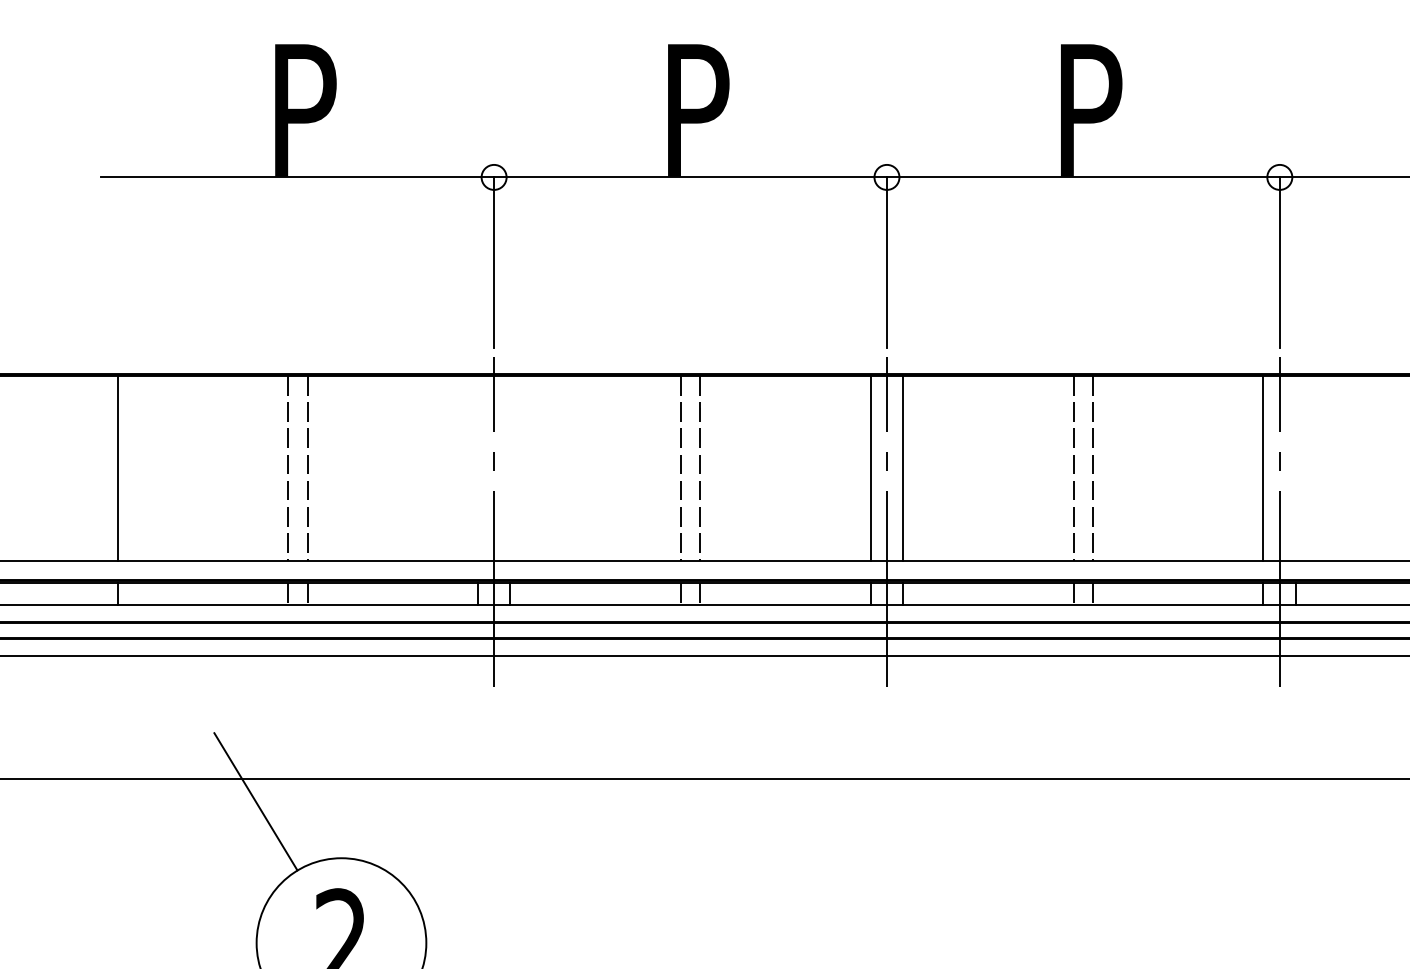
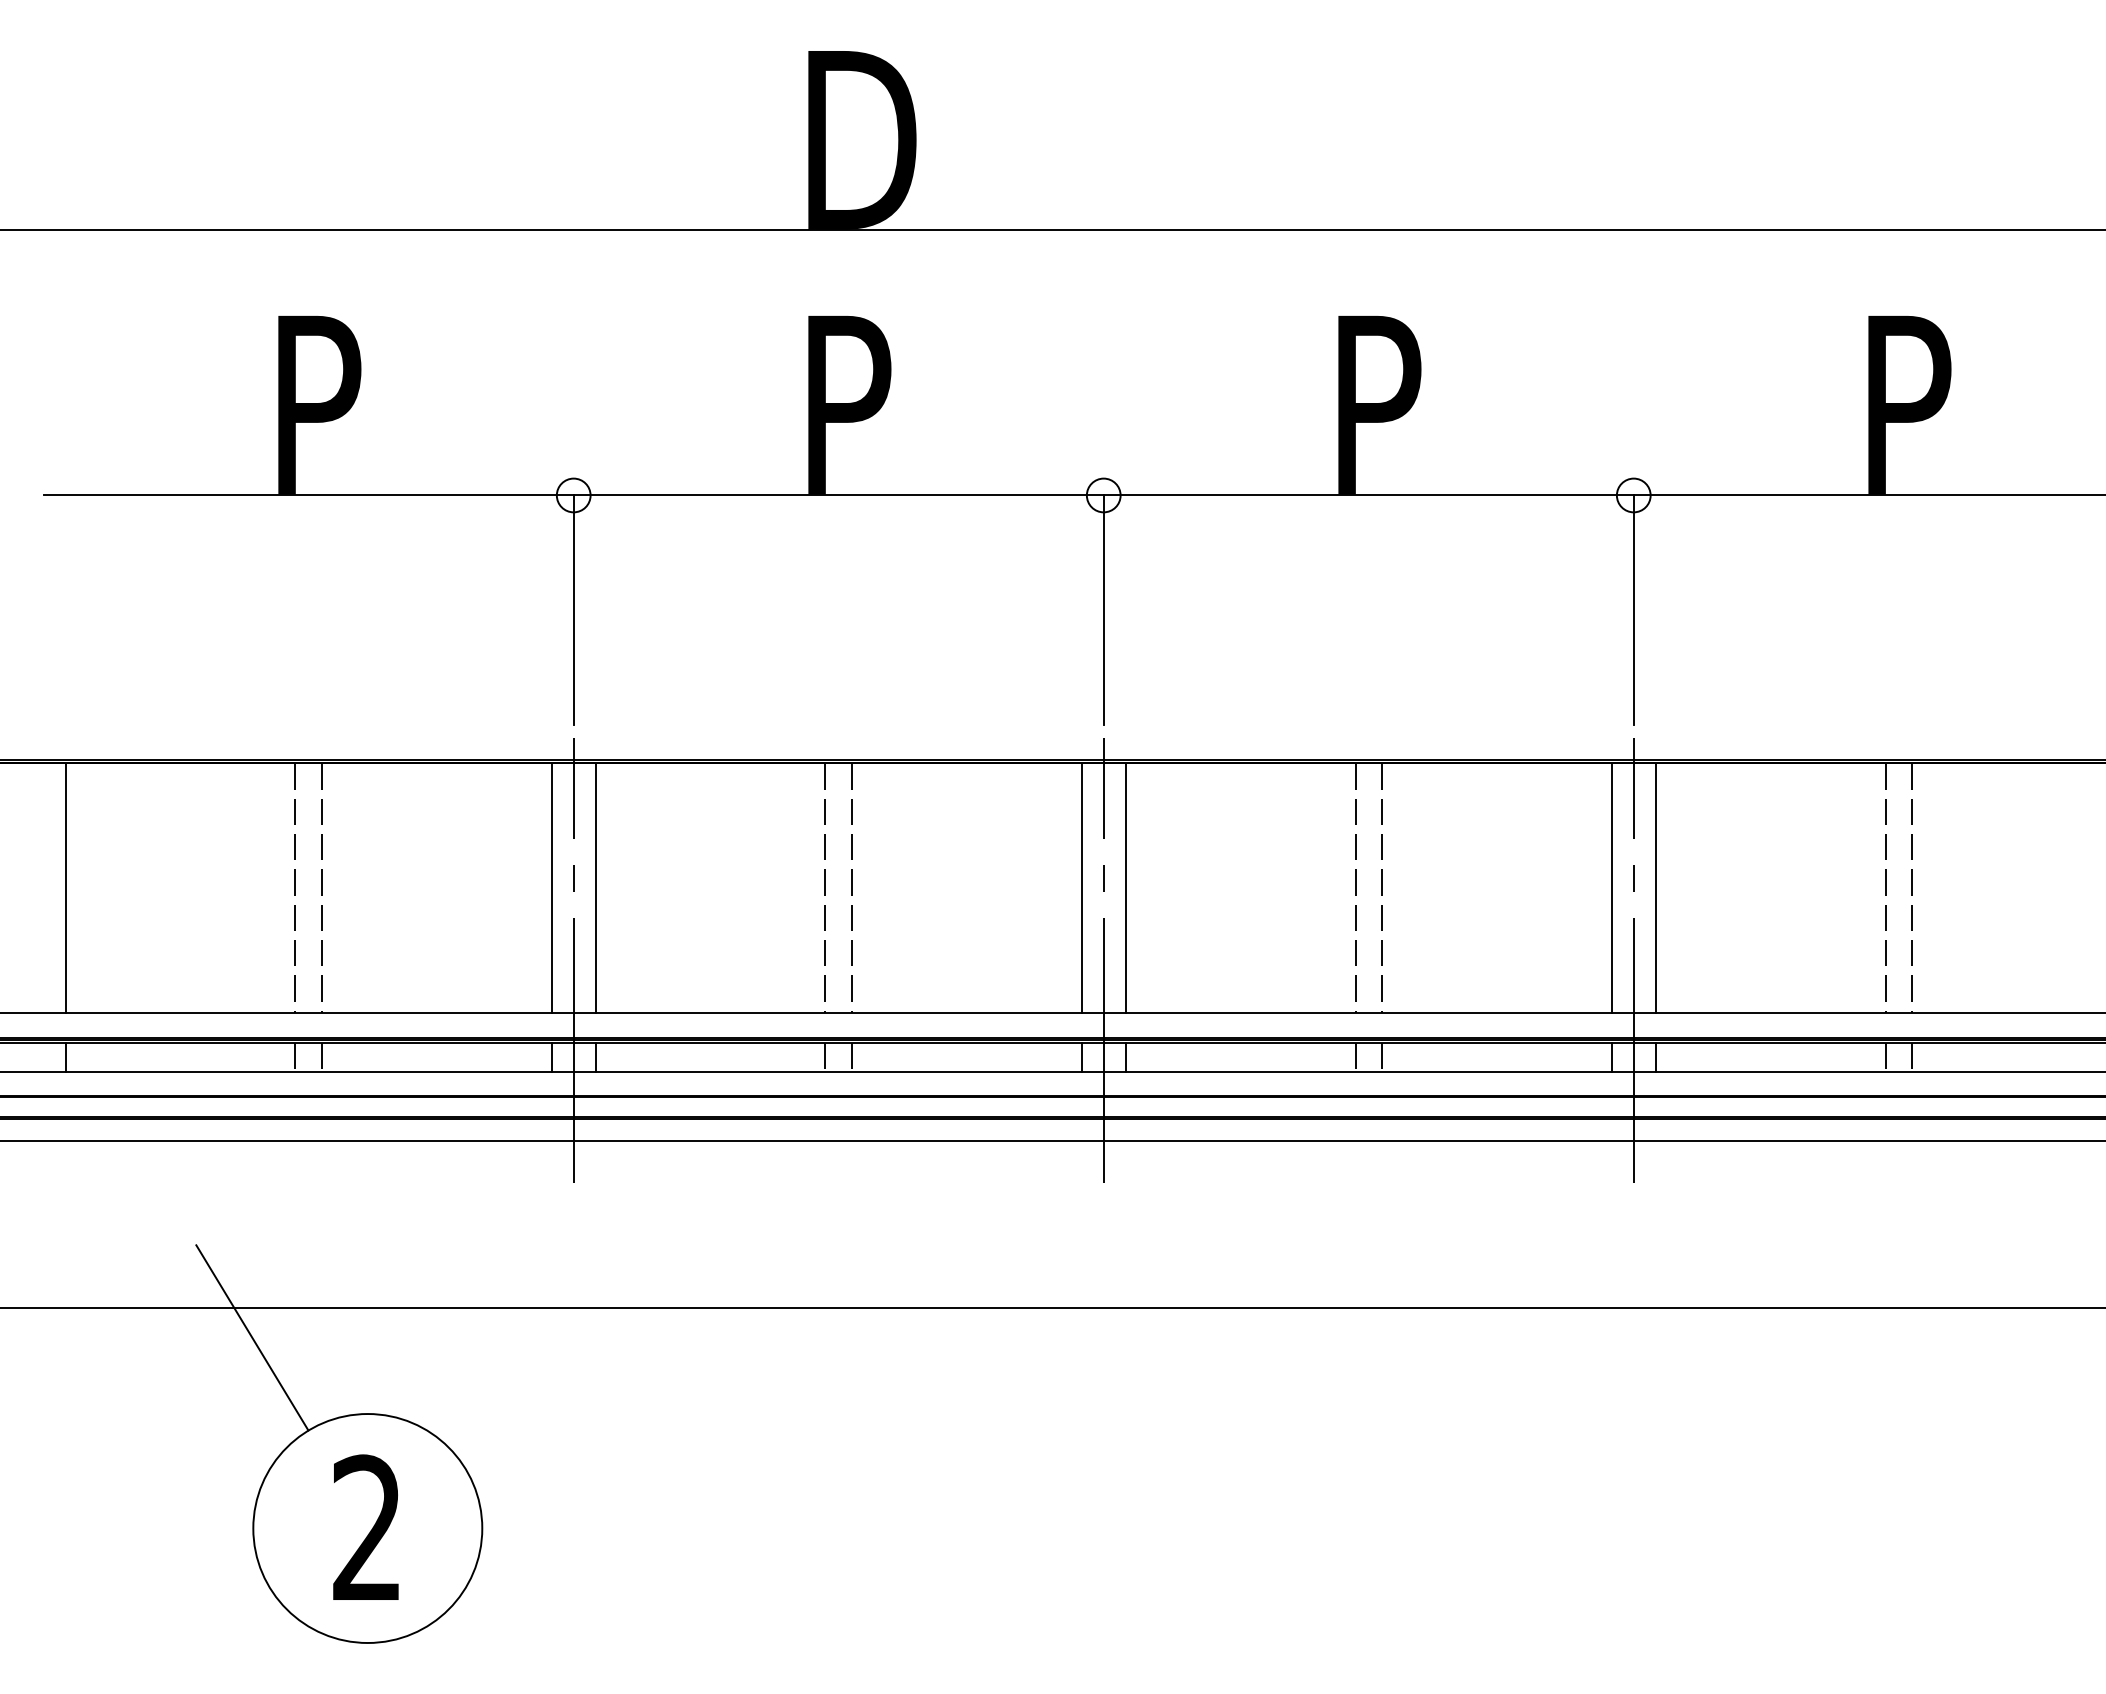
line: (477, 467) -> (551, 887), added
line: (510, 467) -> (595, 887), added
line: (1295, 467) -> (1655, 887), added

